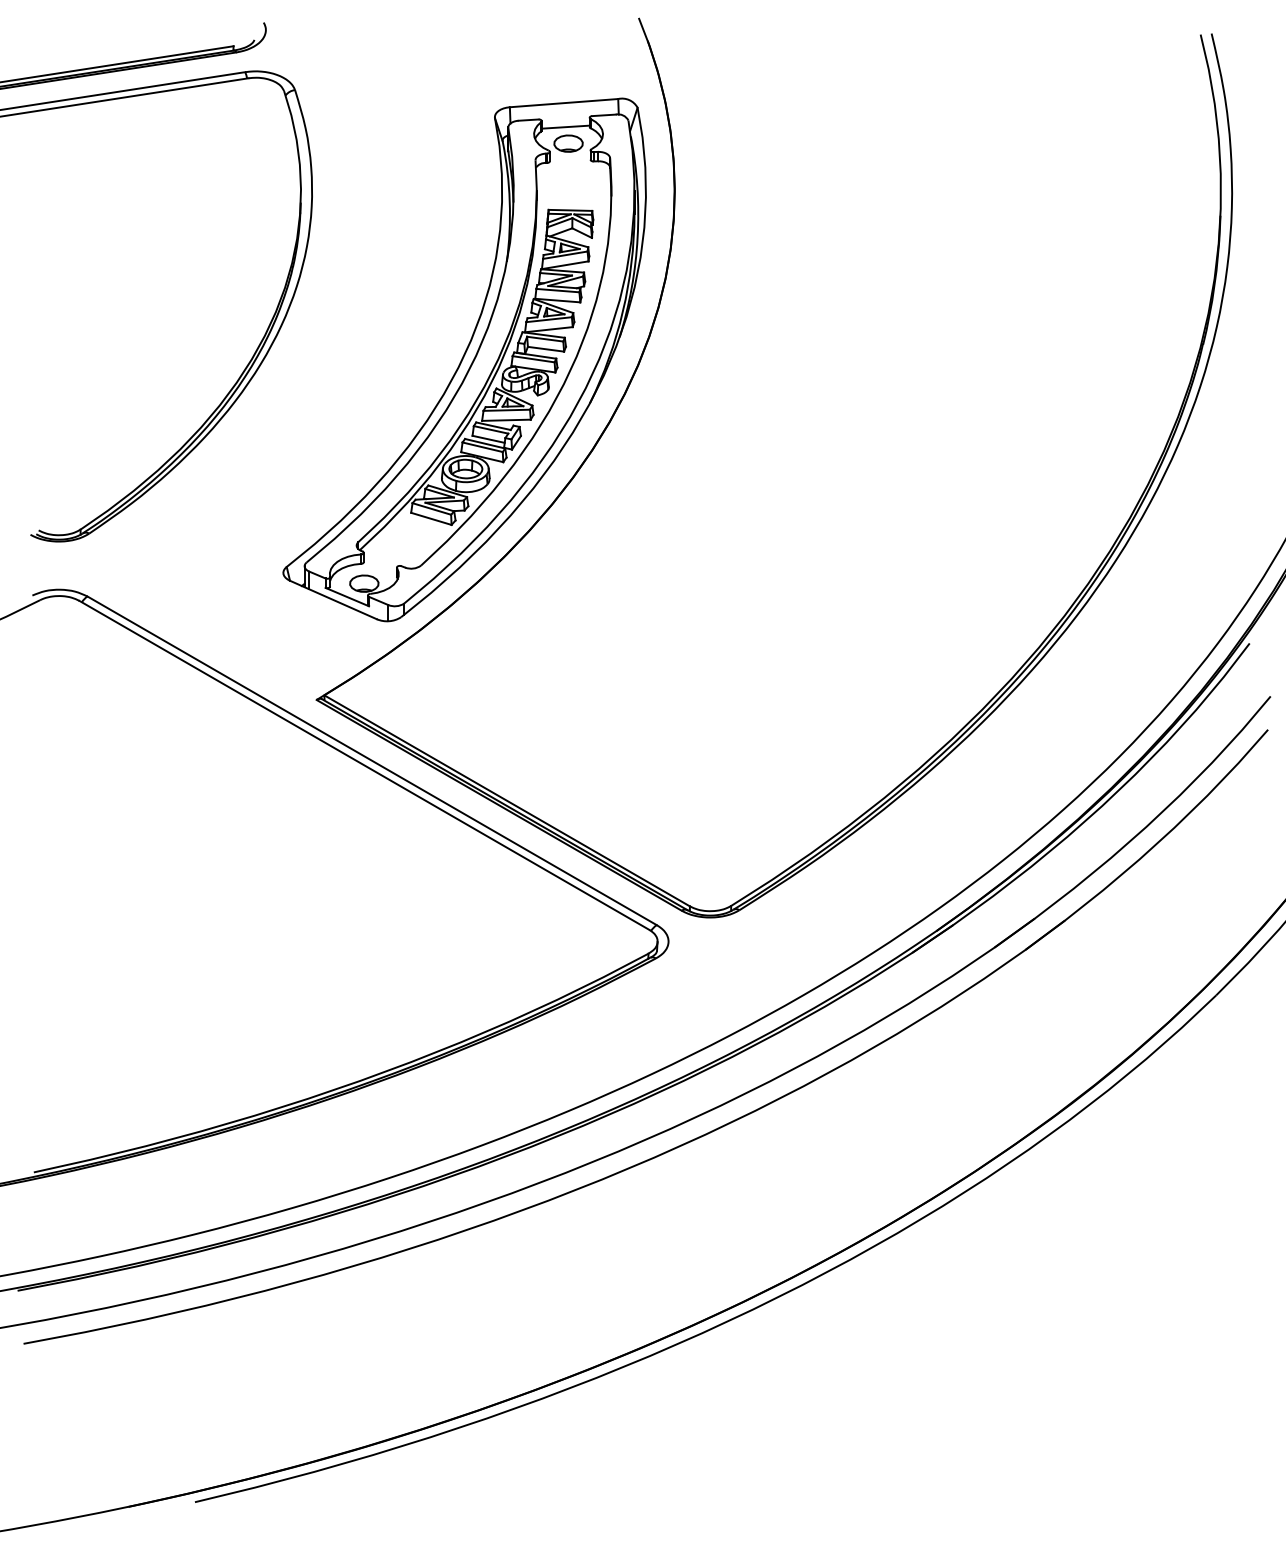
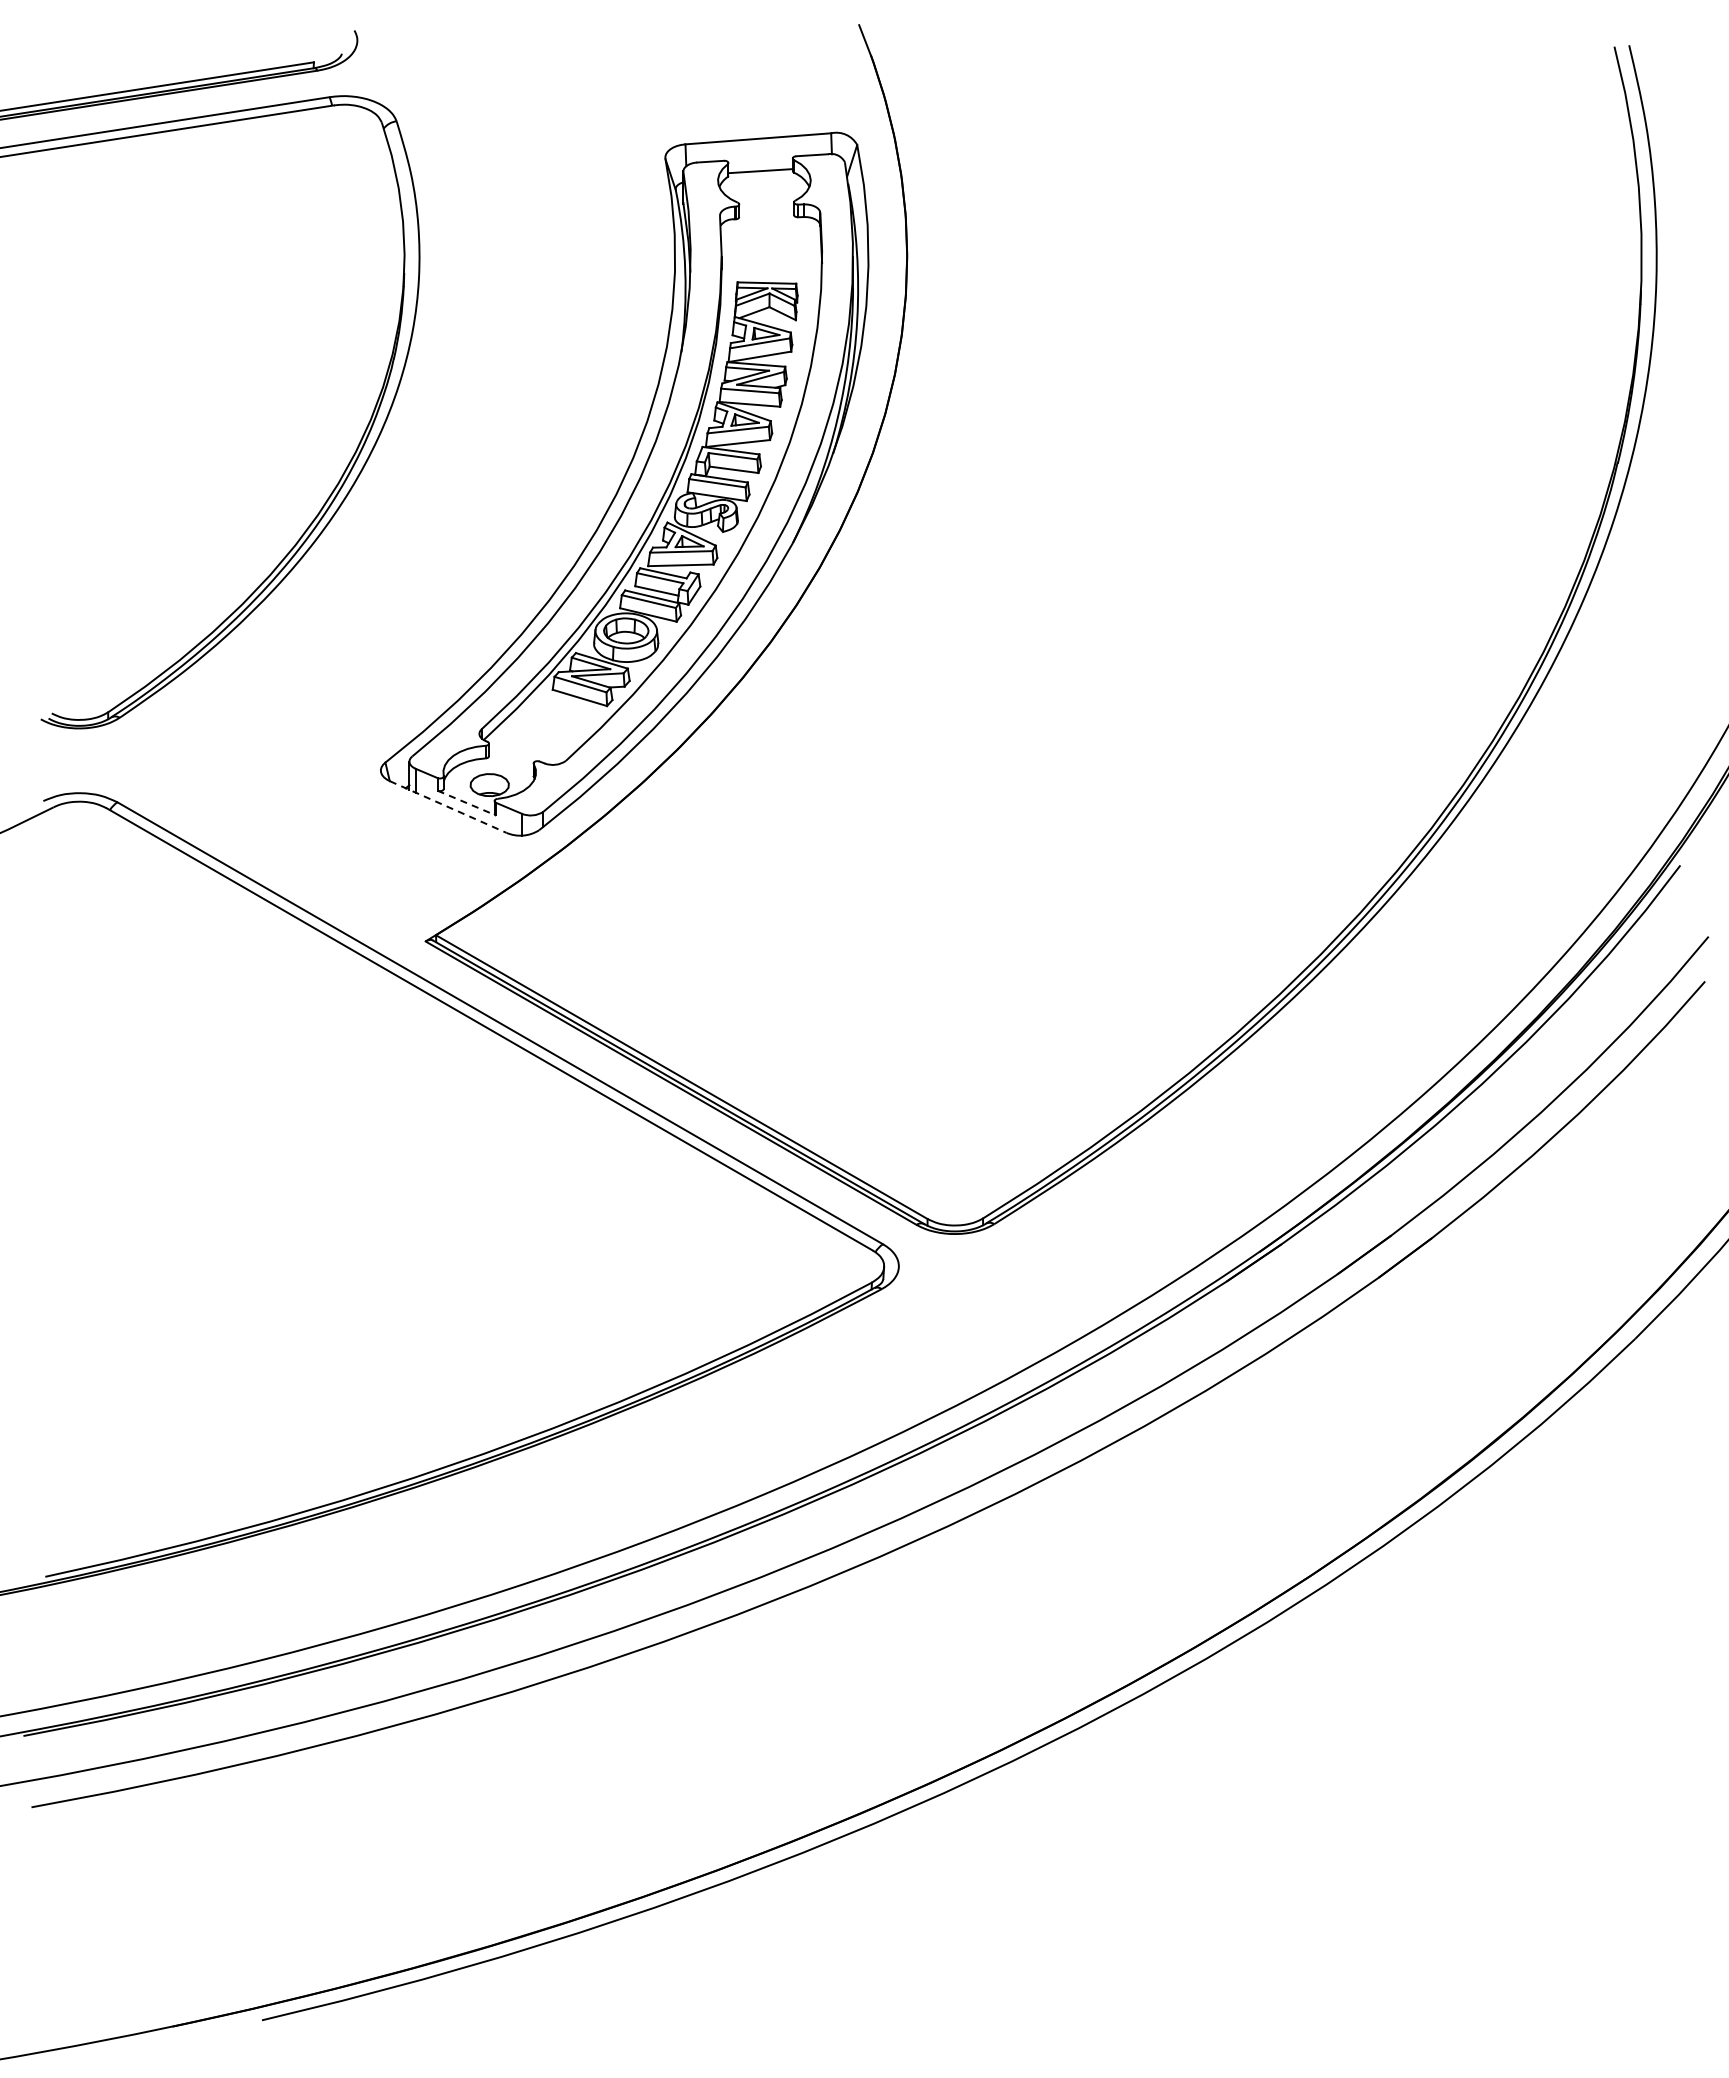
part: (568, 143) -> (764, 193), removed
line: (347, 597) -> (466, 803), solid -> dashed
line: (333, 600) -> (448, 807), solid -> dashed

